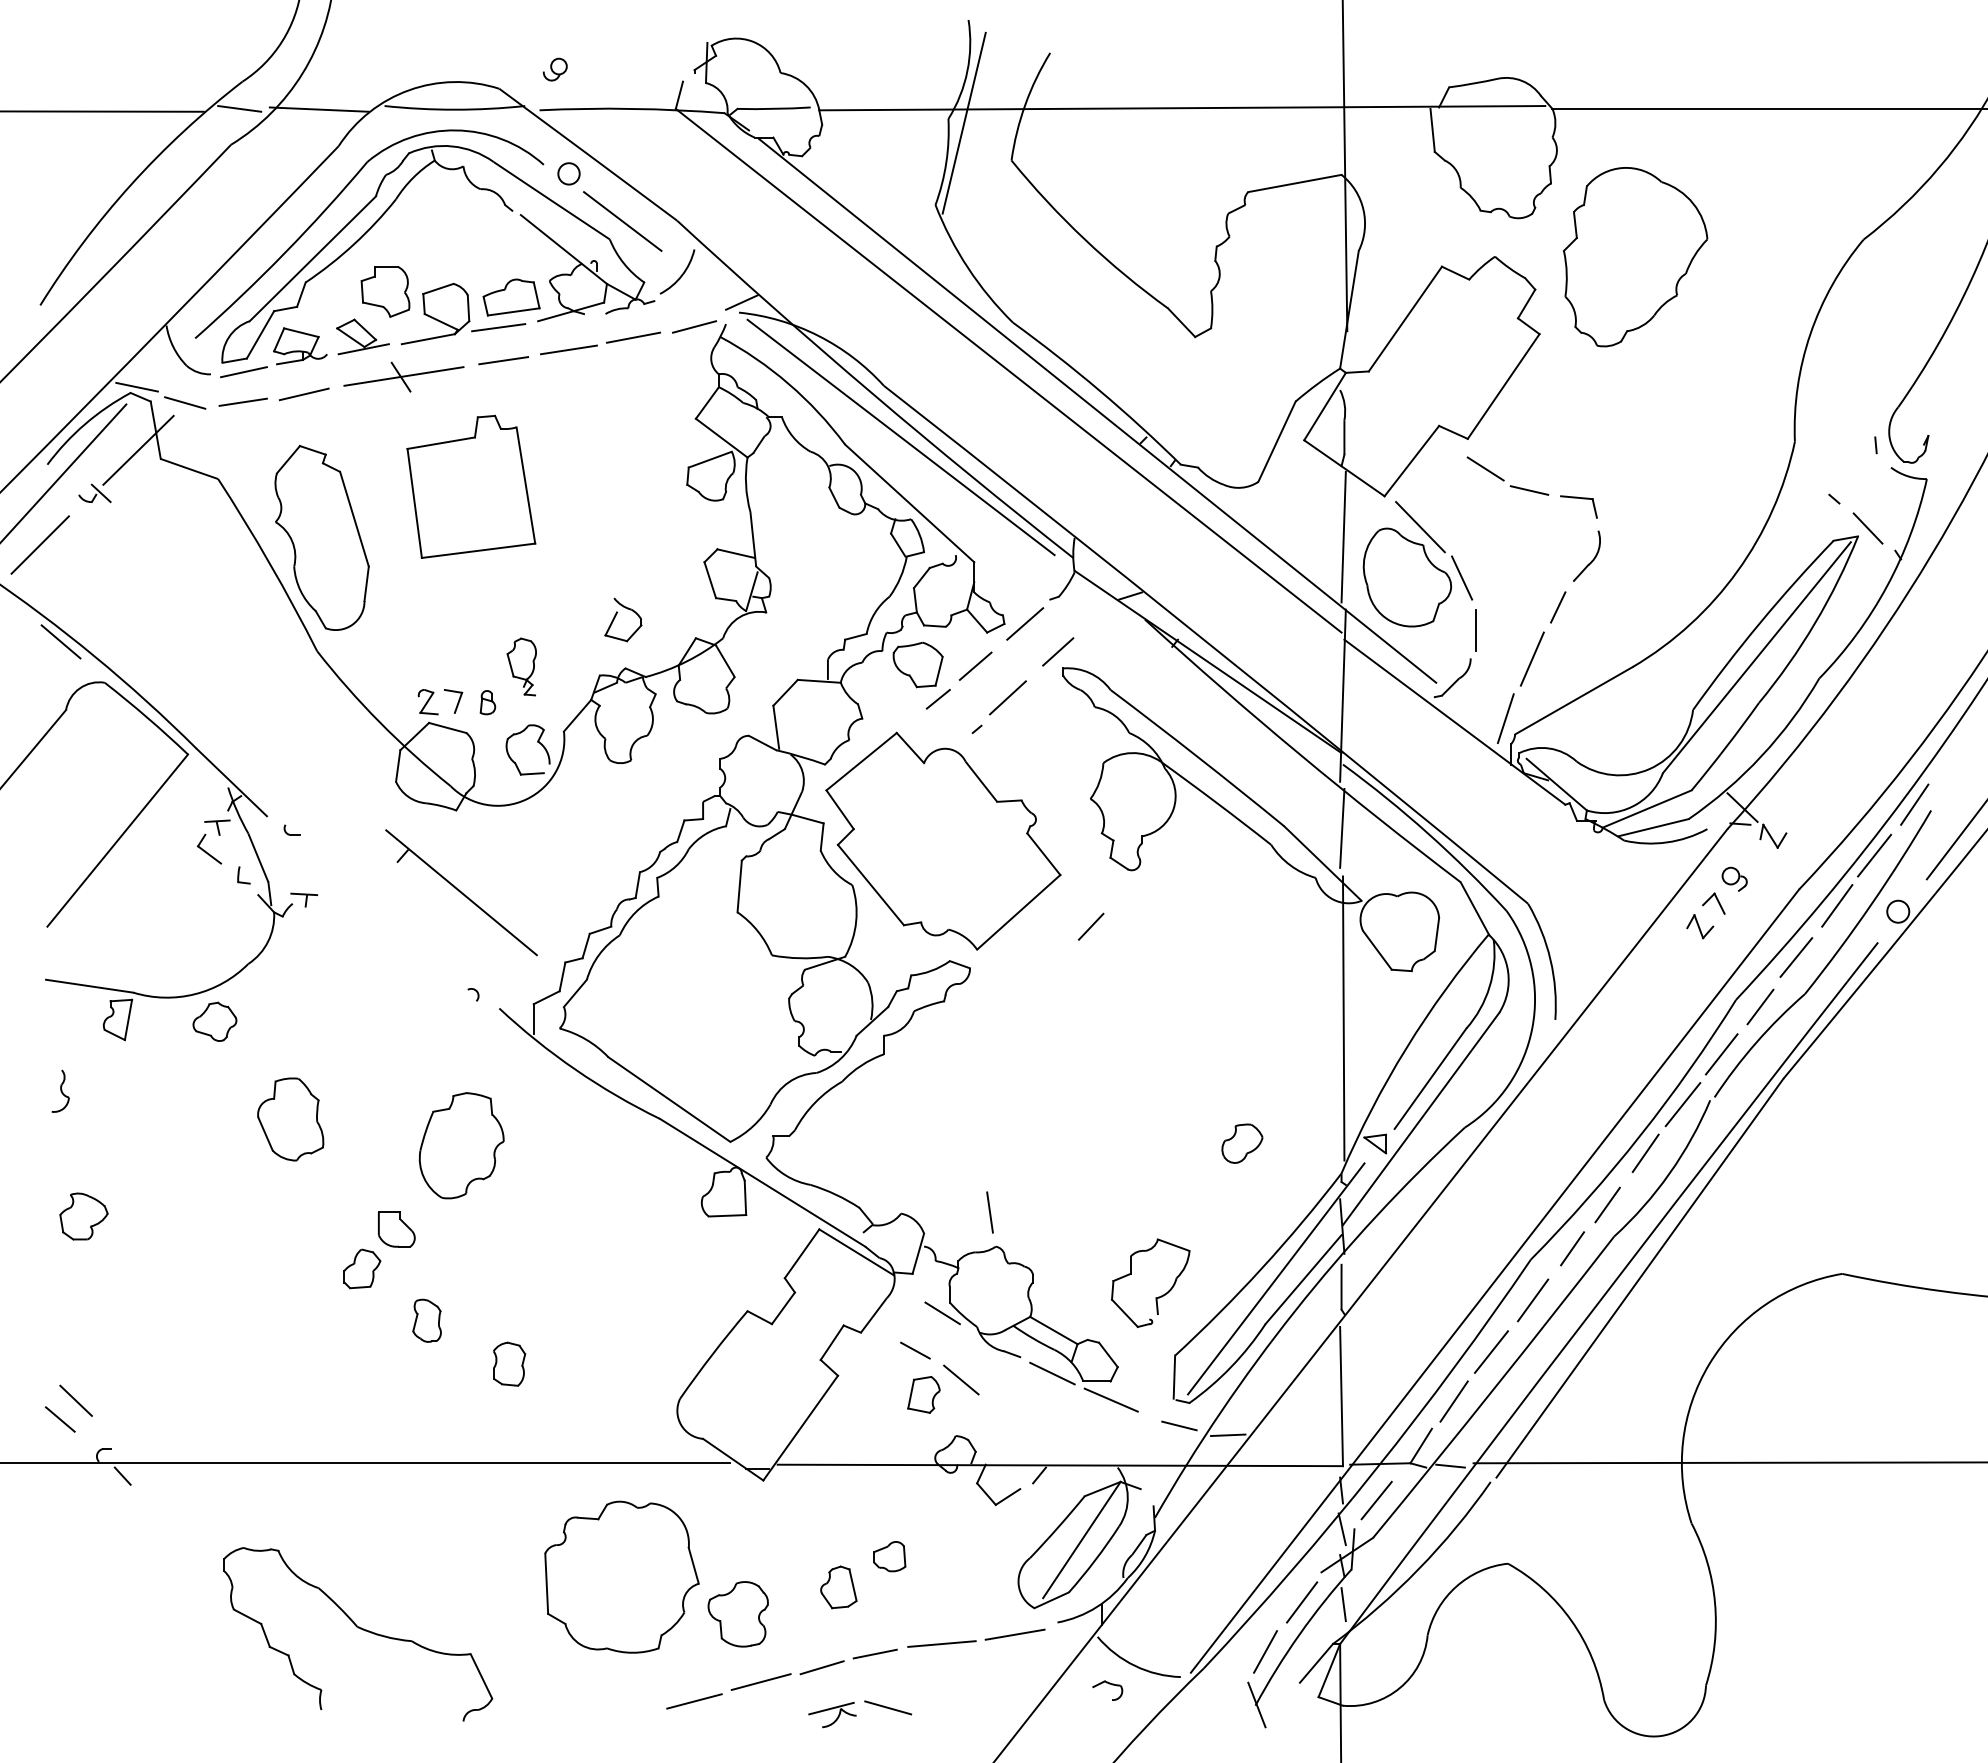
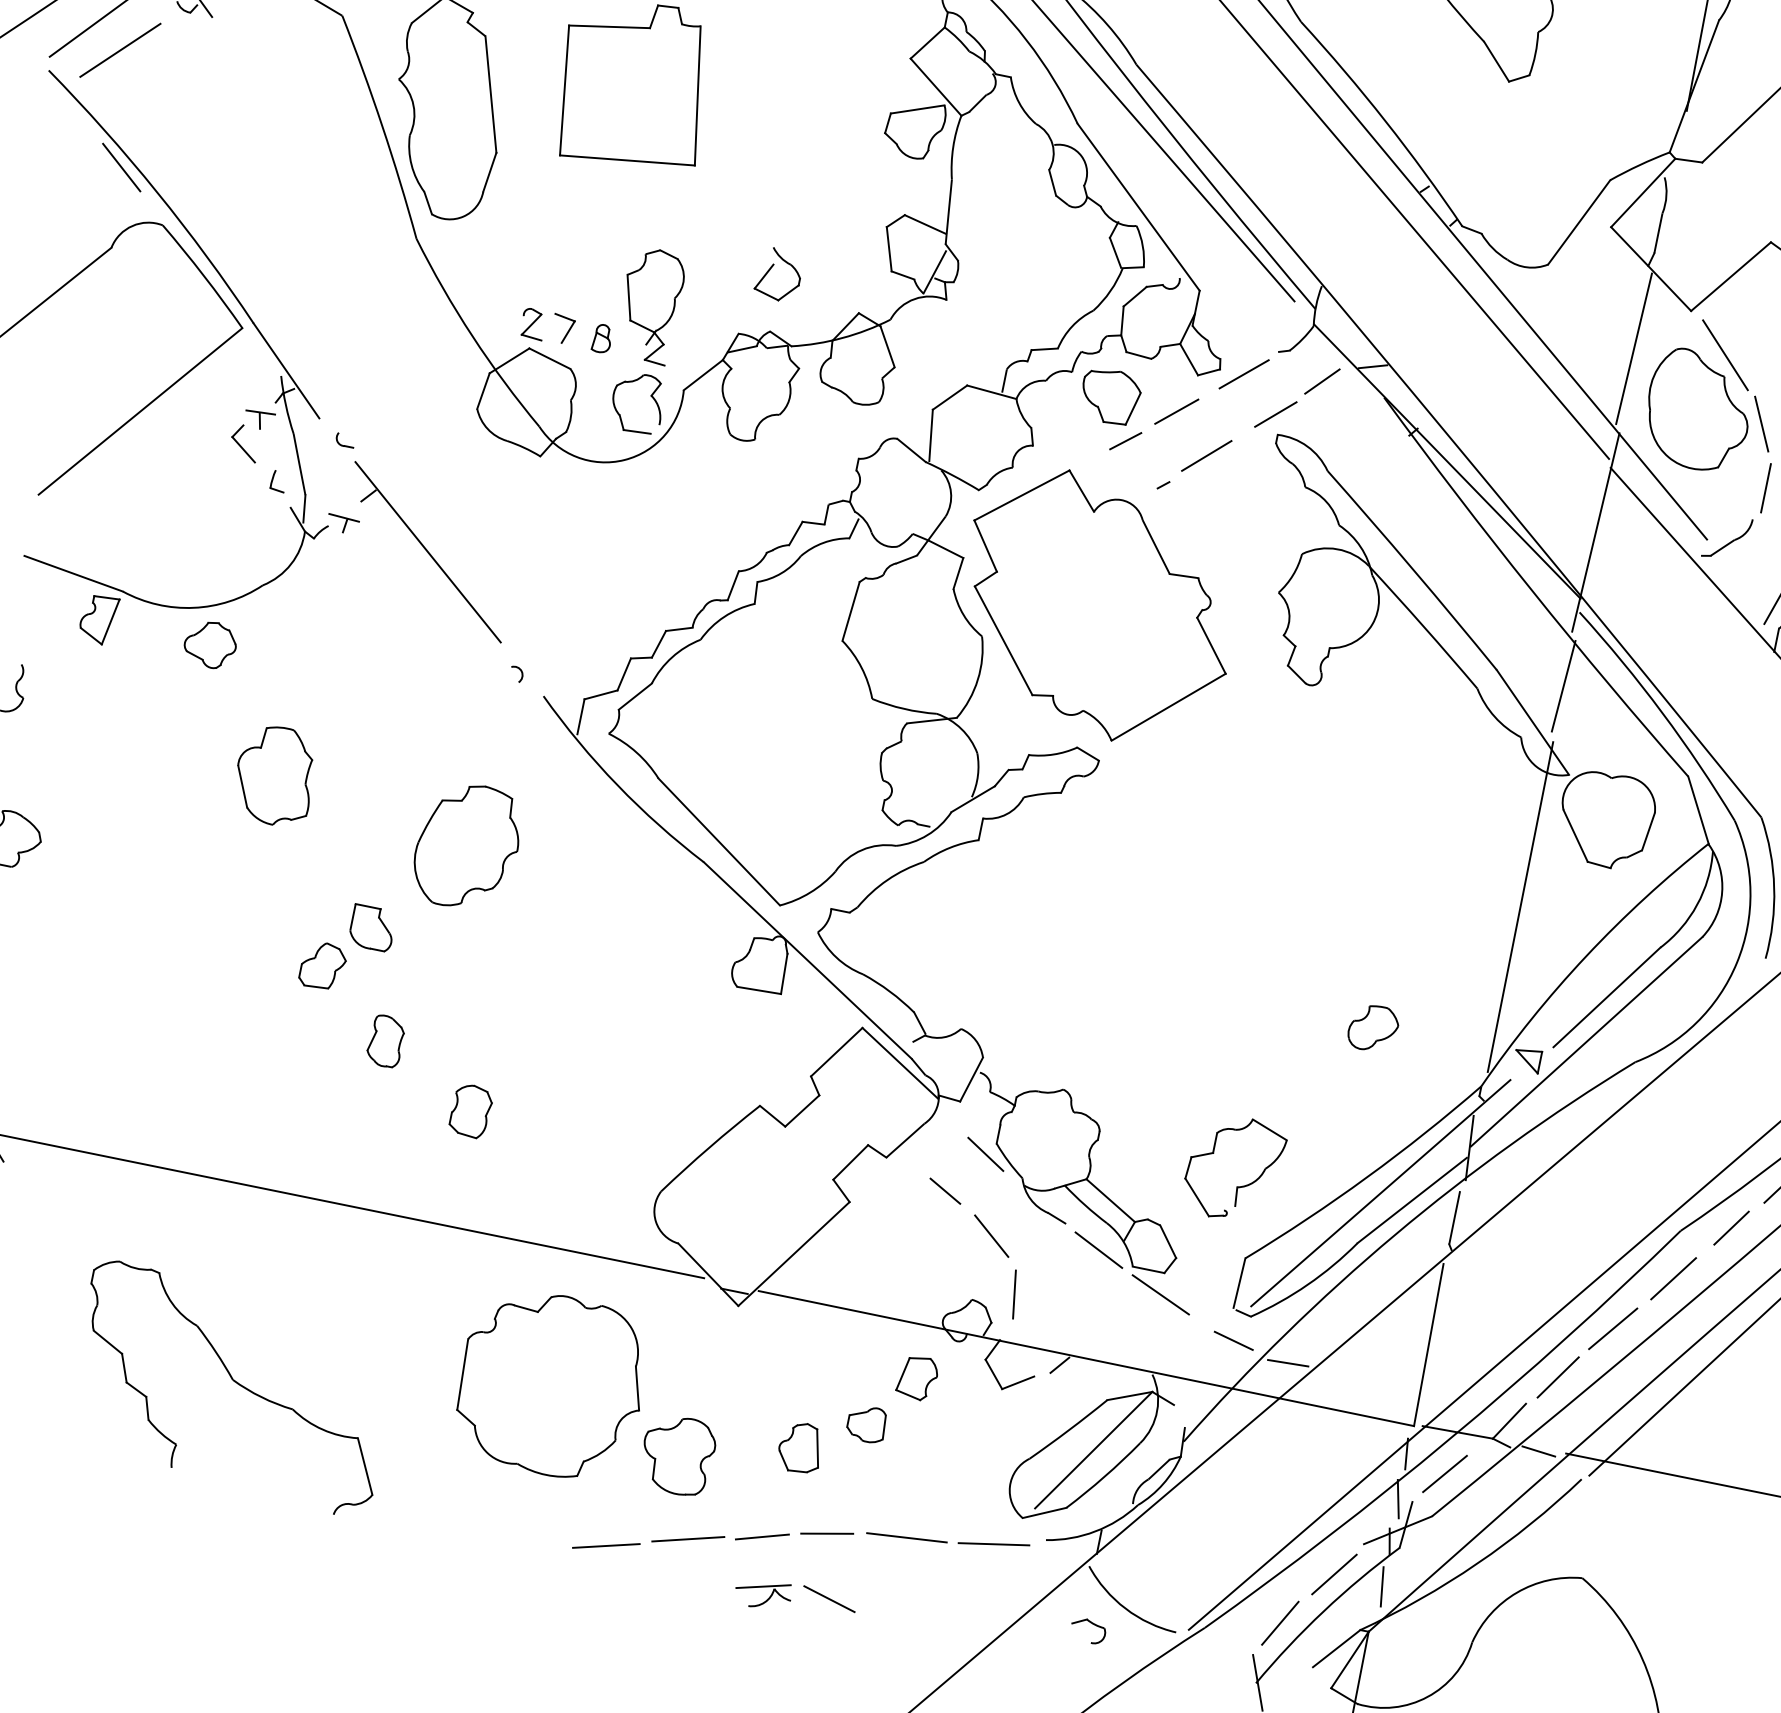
part: (521, 666) -> (649, 304), size x1.67
part: (461, 892) -> (428, 551), moved
line: (1090, 926) -> (1321, 381), moved
line: (989, 1212) -> (1013, 1294), moved
part: (923, 1394) -> (917, 1377), moved

